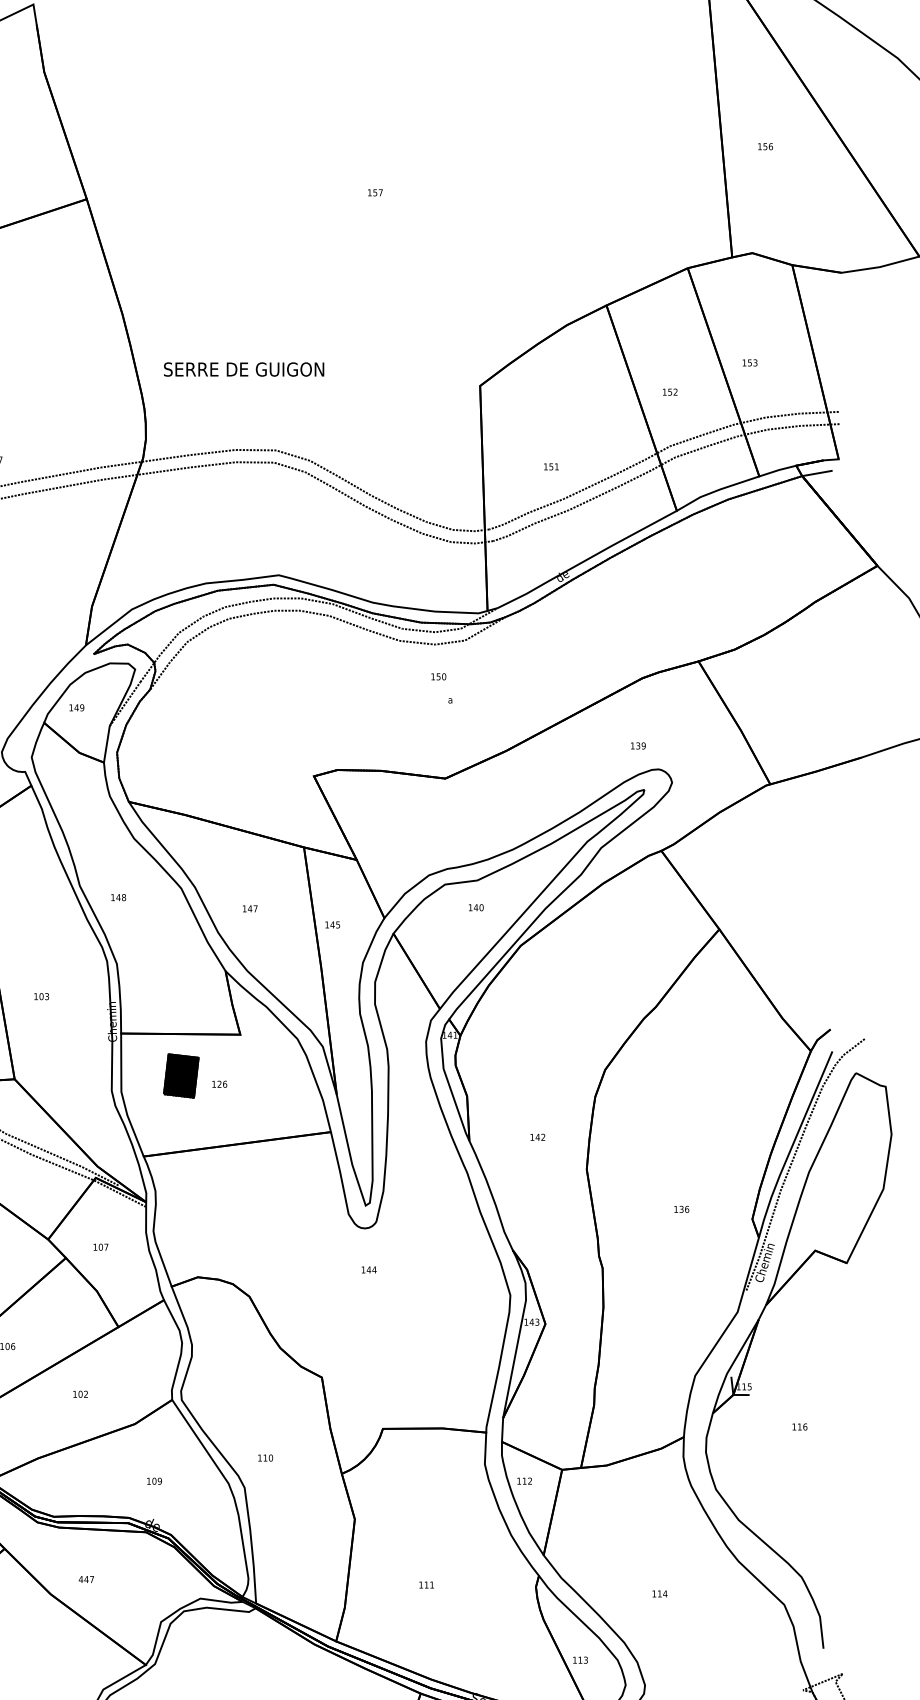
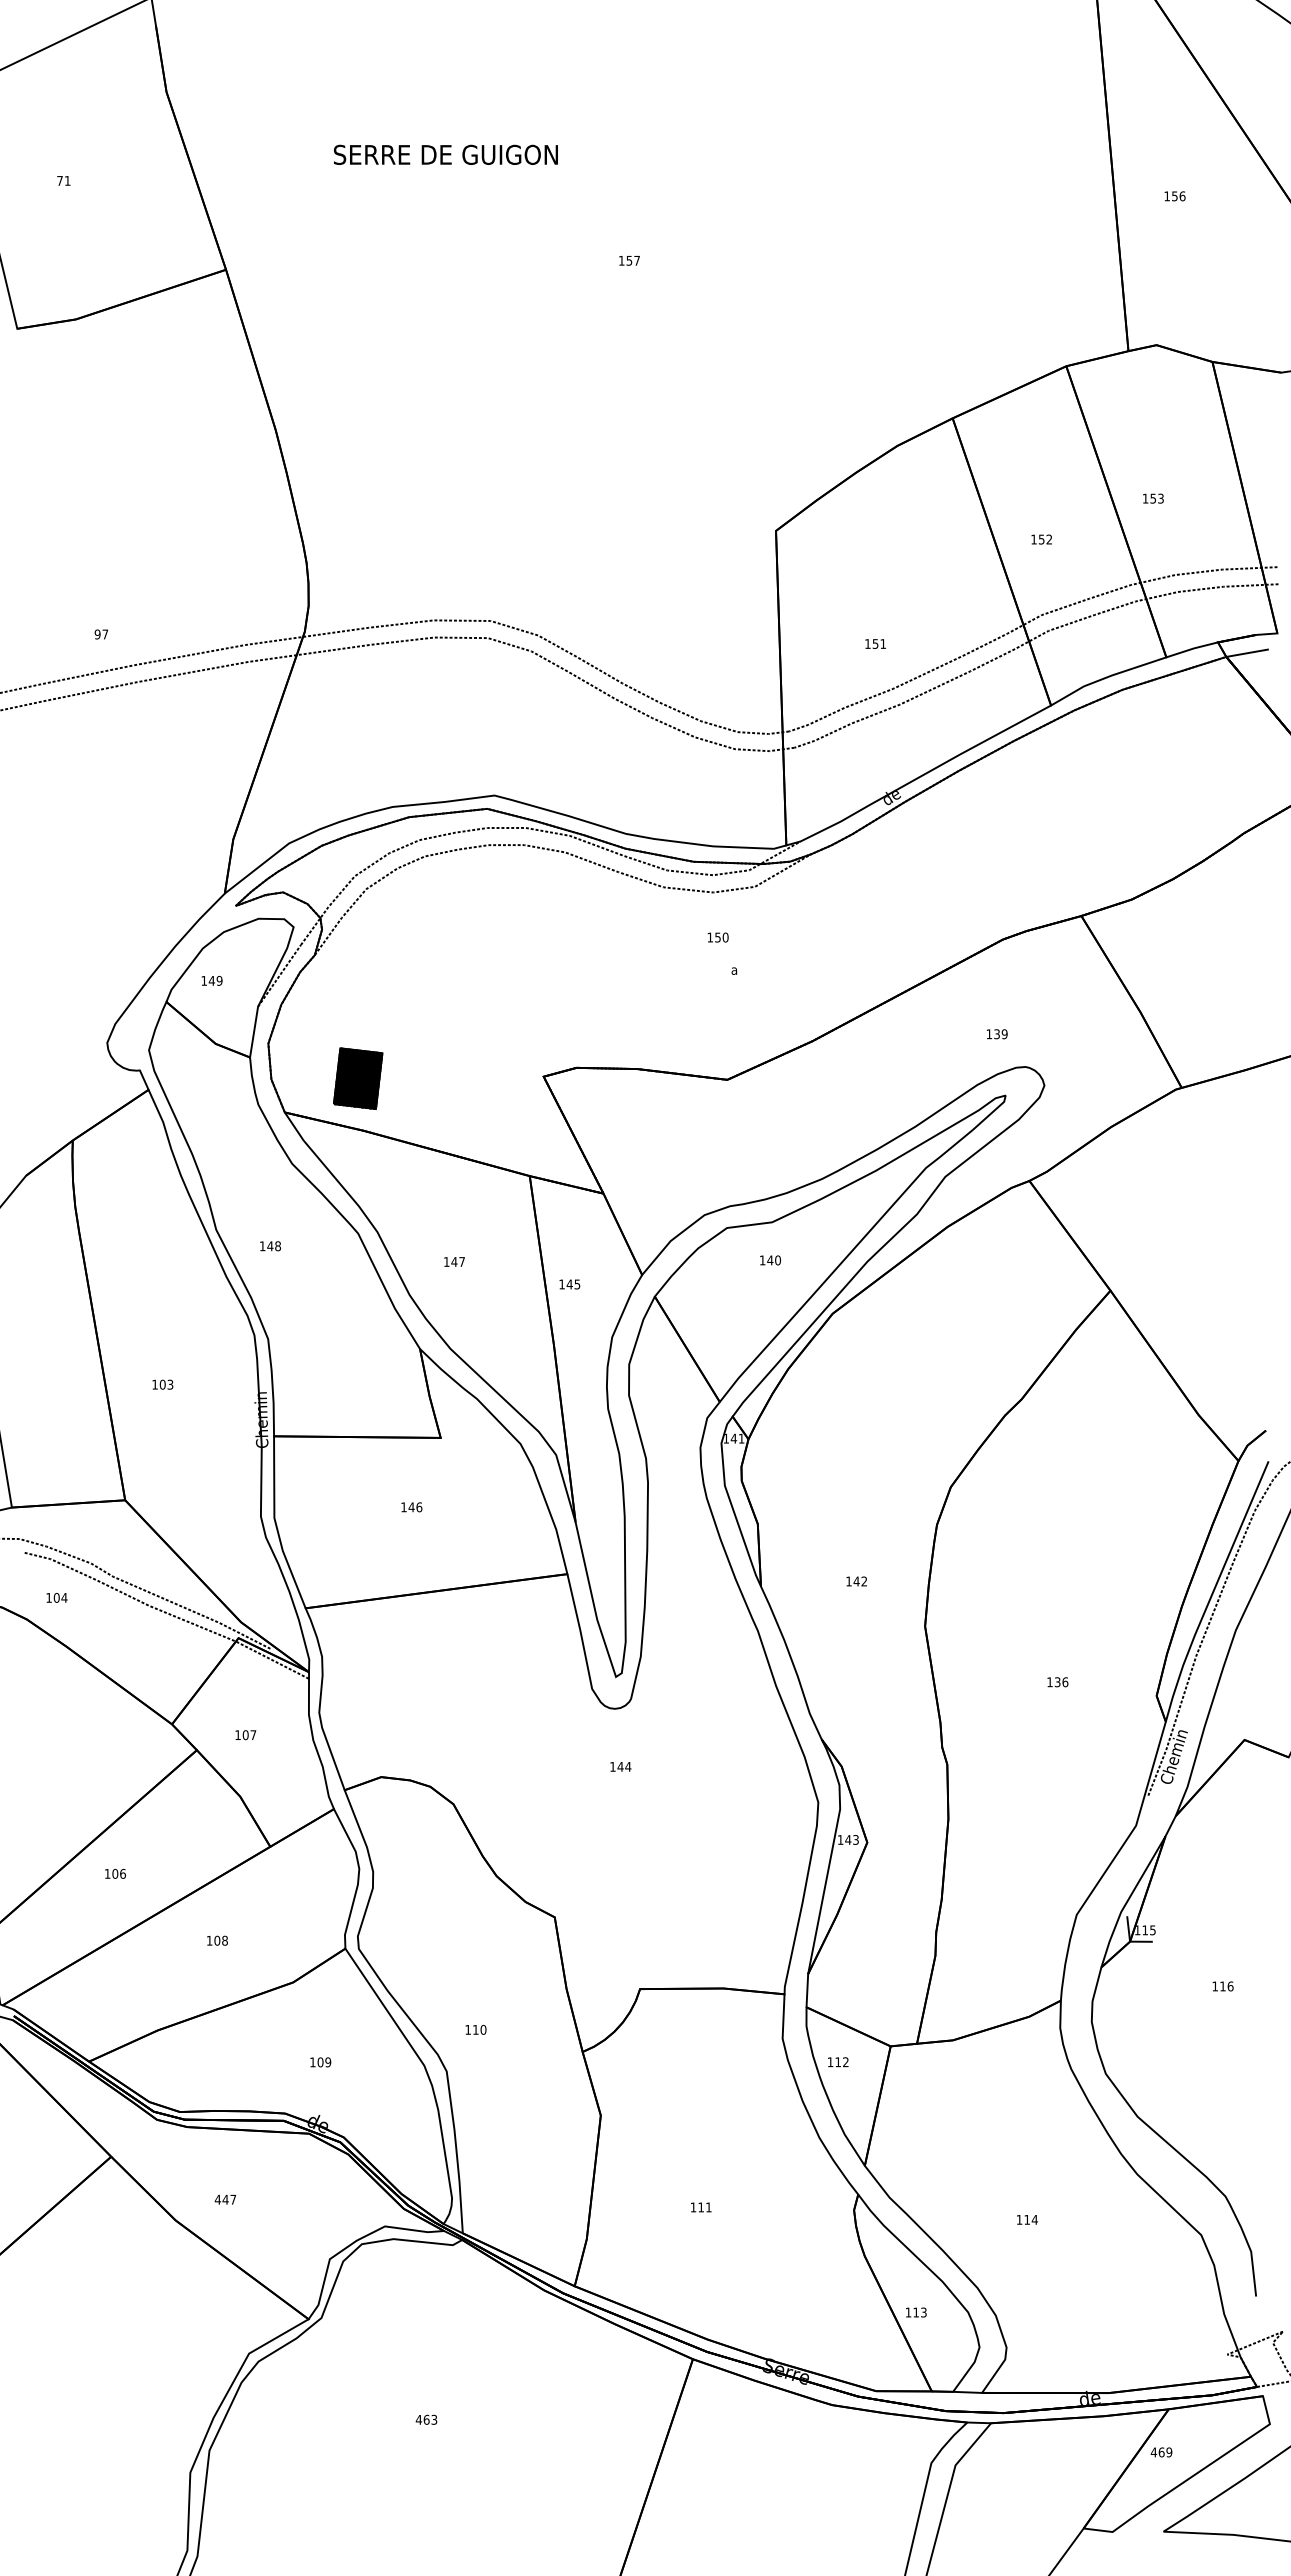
text: (243, 369) -> (445, 154), moved
part: (181, 1075) -> (358, 1078), moved
text: (219, 1084) -> (411, 1507), 126 -> 146
text: (85, 1394) -> (224, 1940), 102 -> 108

